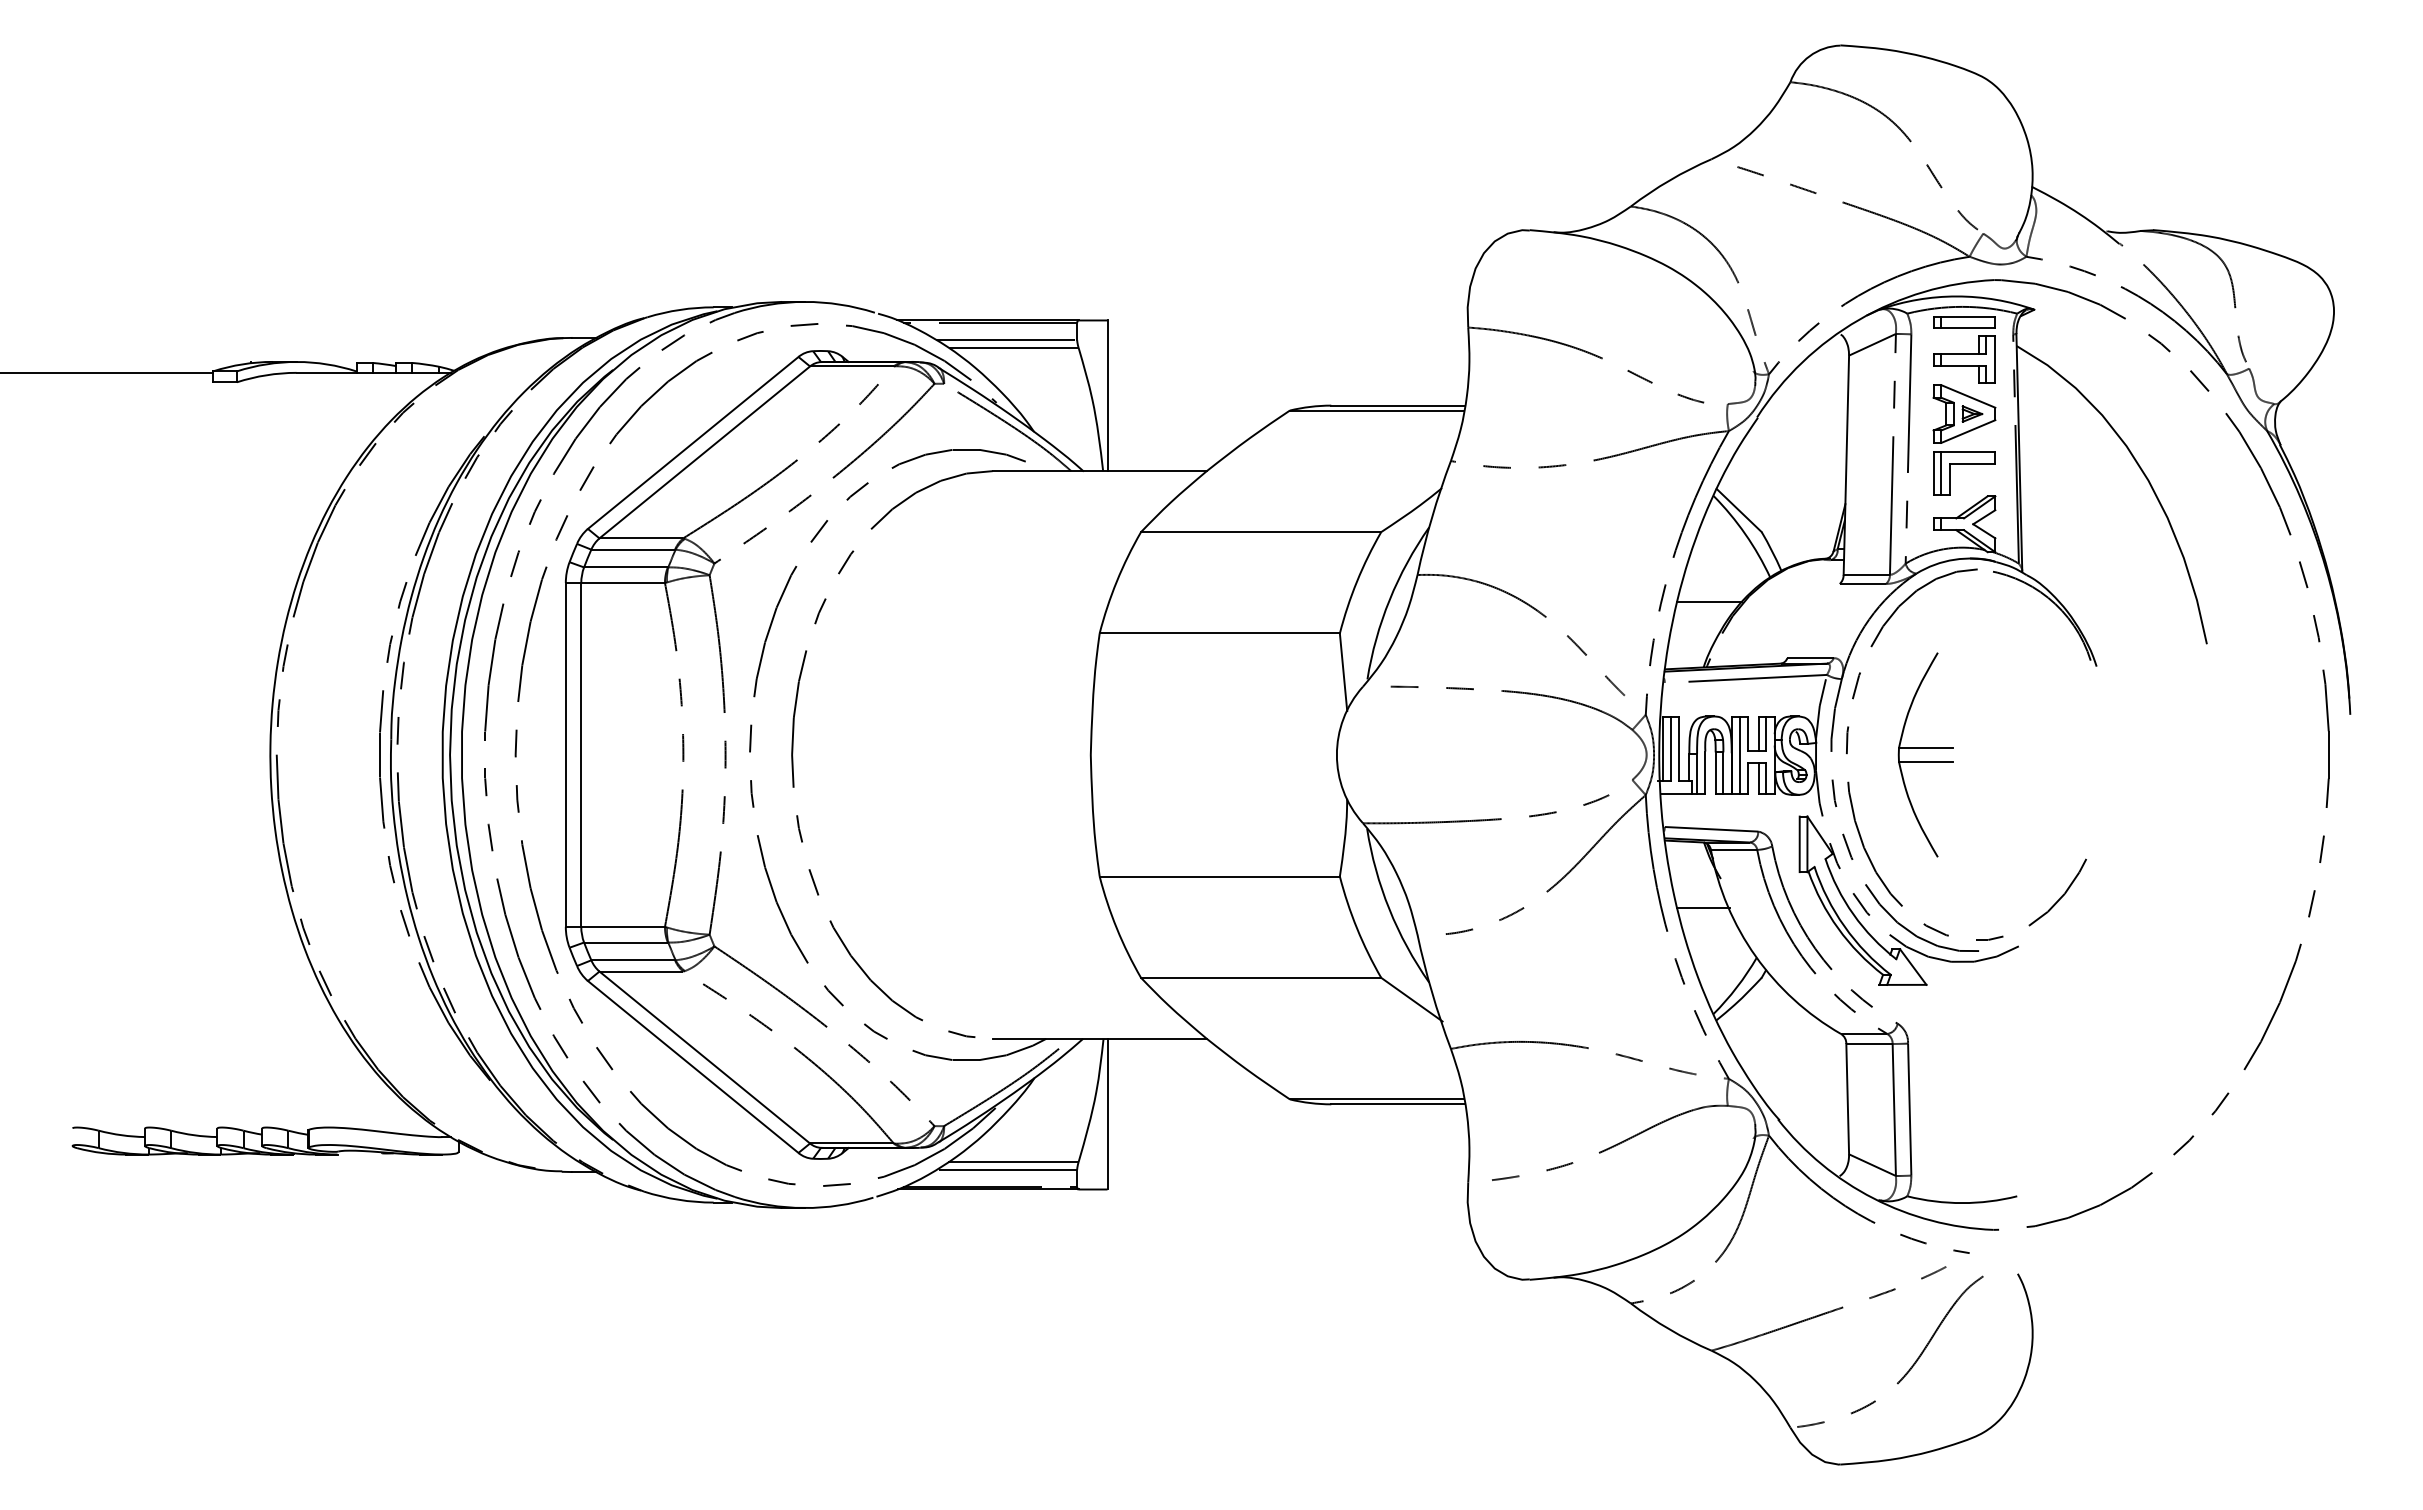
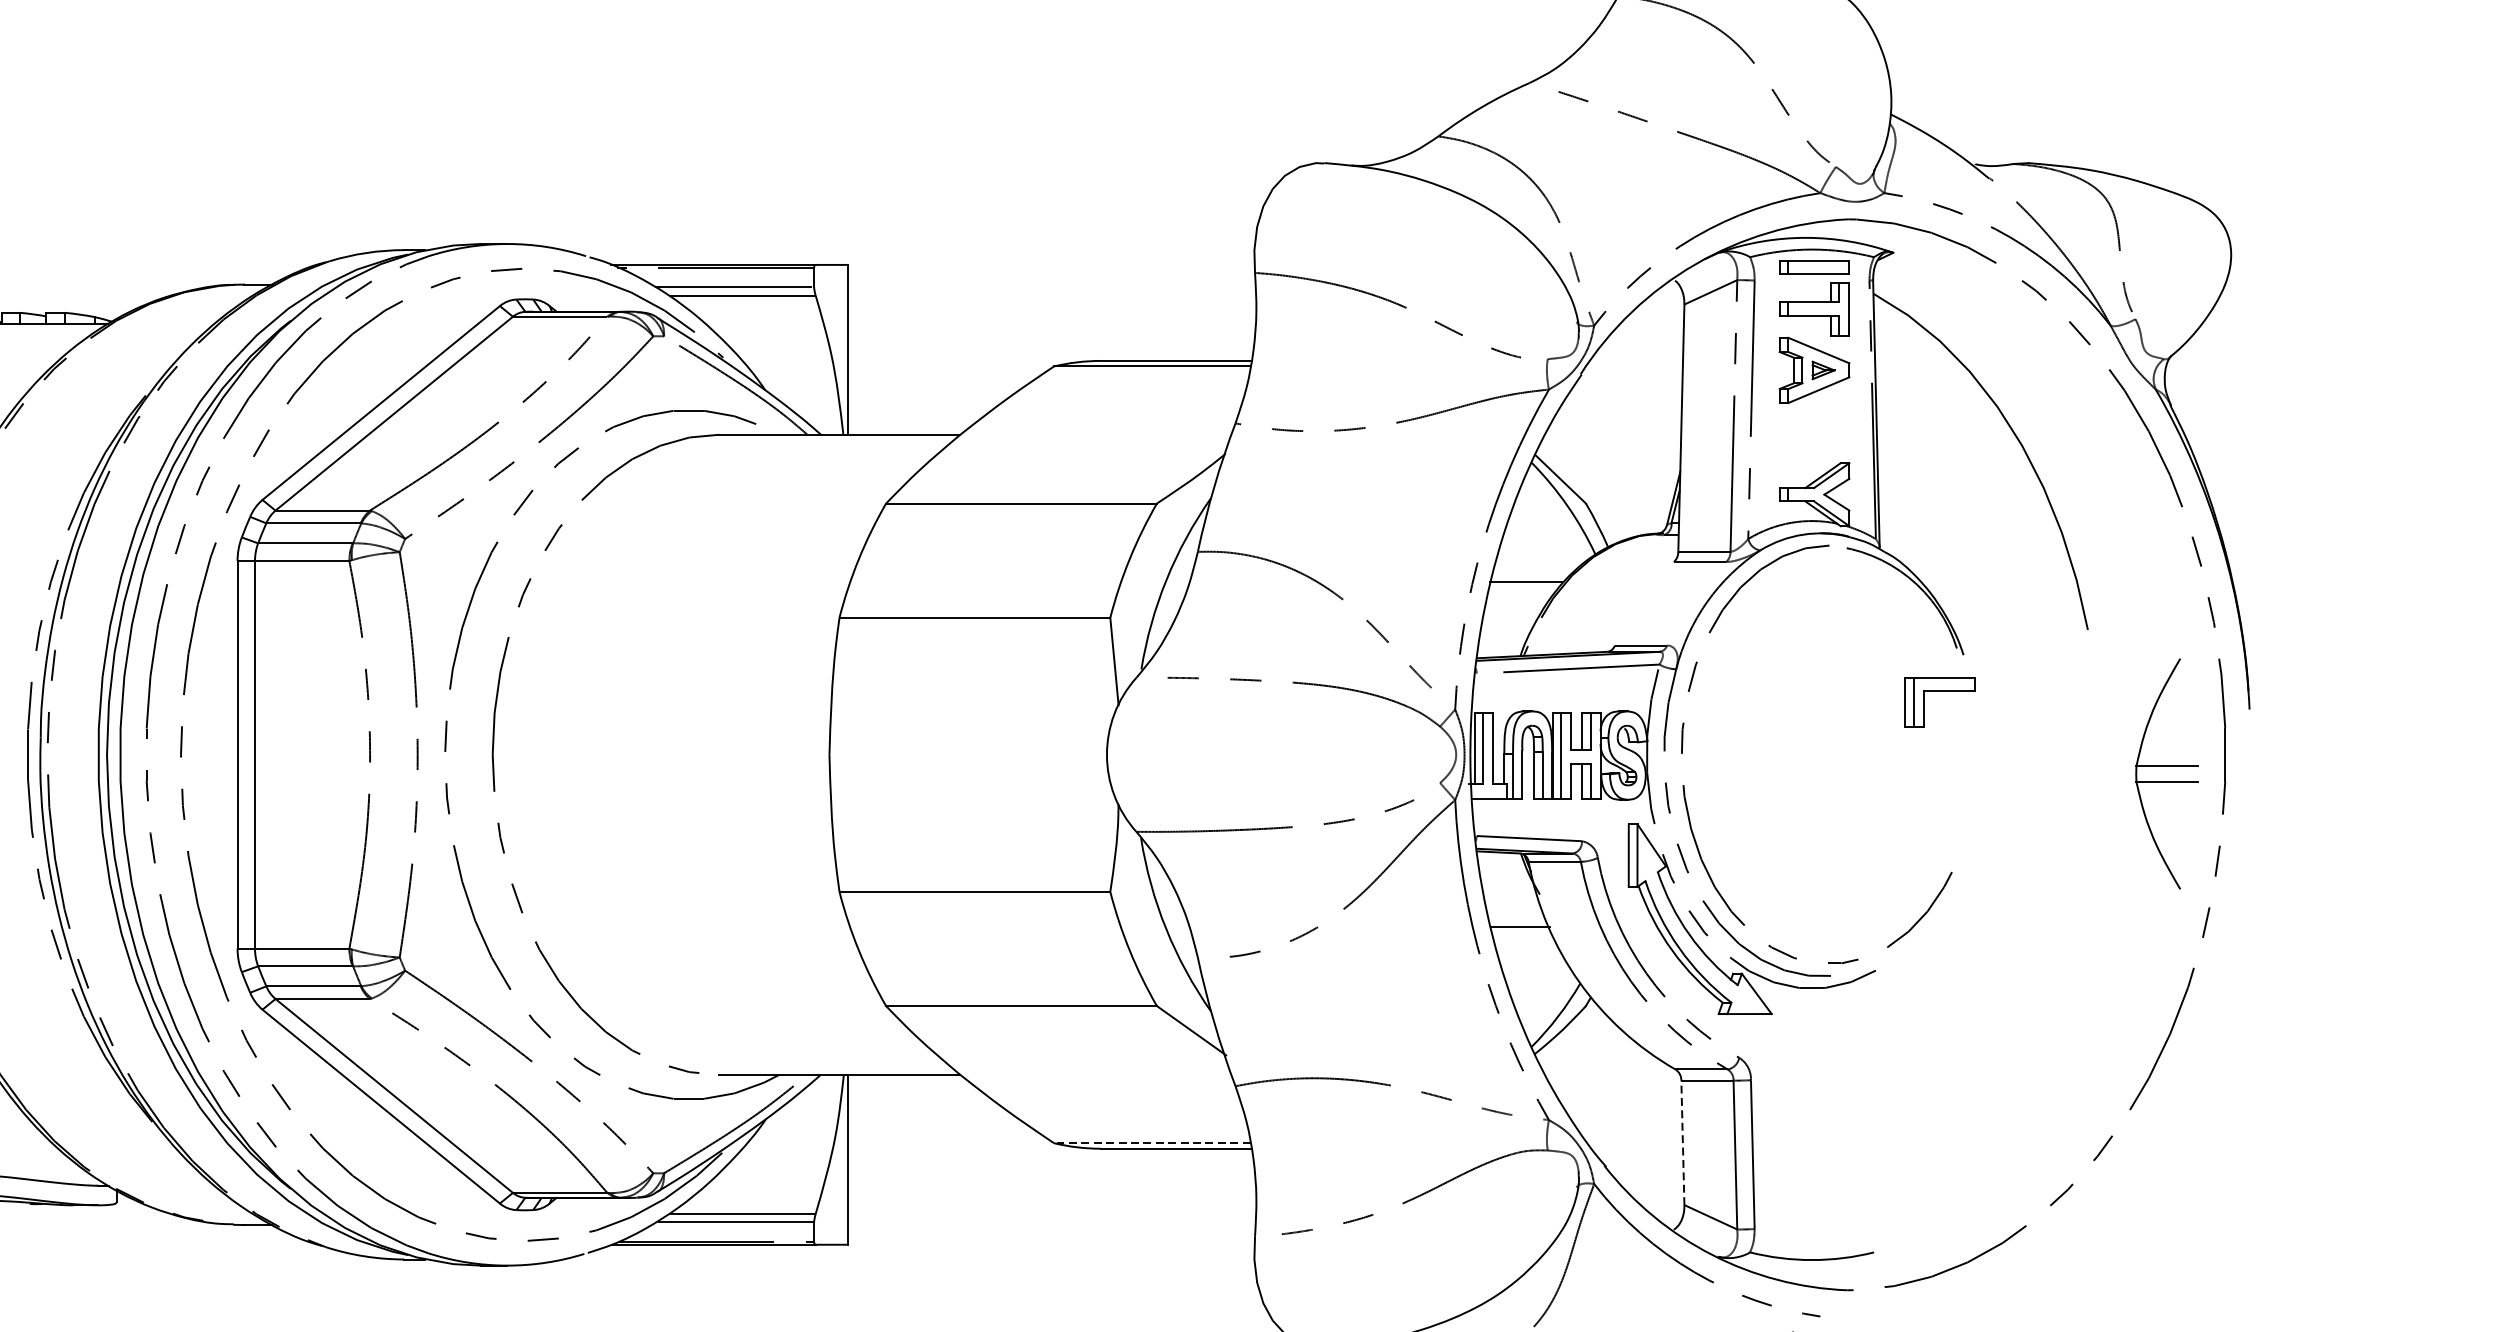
part: (1964, 464) -> (1939, 692), moved
part: (1925, 754) -> (2166, 773), moved
line: (1847, 1098) -> (1682, 1142), solid -> dashed
line: (1376, 1099) -> (1151, 1143), solid -> dashed

